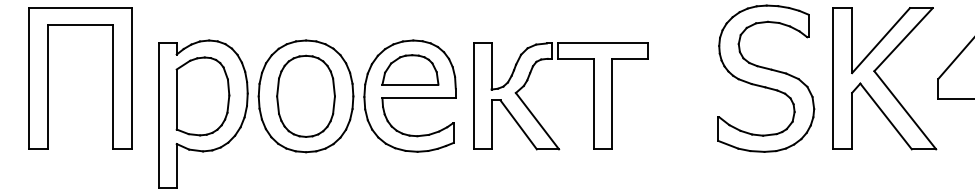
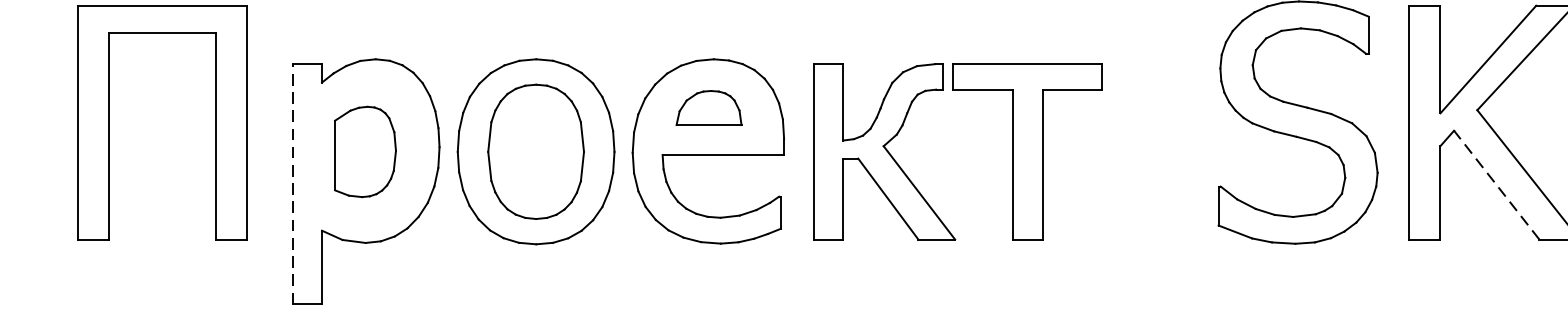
part: (410, 69) -> (709, 107), size x0.7
part: (202, 96) -> (364, 152), size x0.7
line: (158, 115) -> (291, 183), solid -> dashed
line: (886, 116) -> (1497, 185), solid -> dashed

